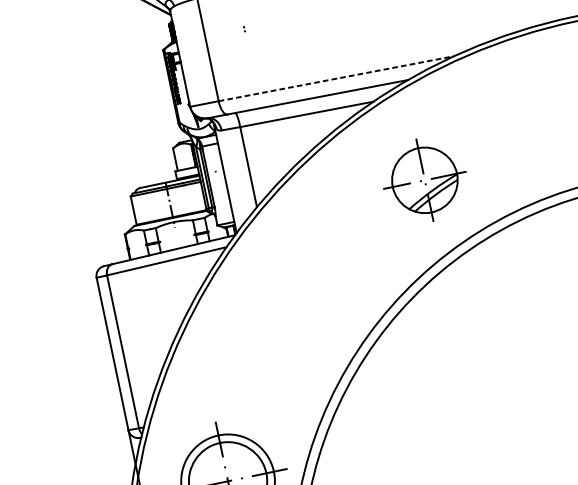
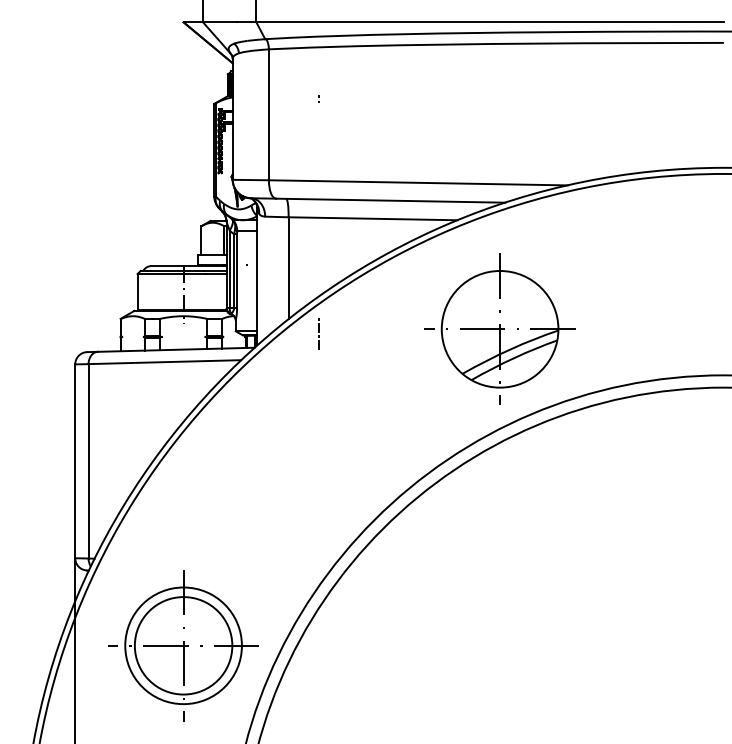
line: (336, 78) -> (418, 182), dashed -> solid
part: (424, 179) -> (499, 328), size x1.43
line: (282, 213) -> (318, 333), added

